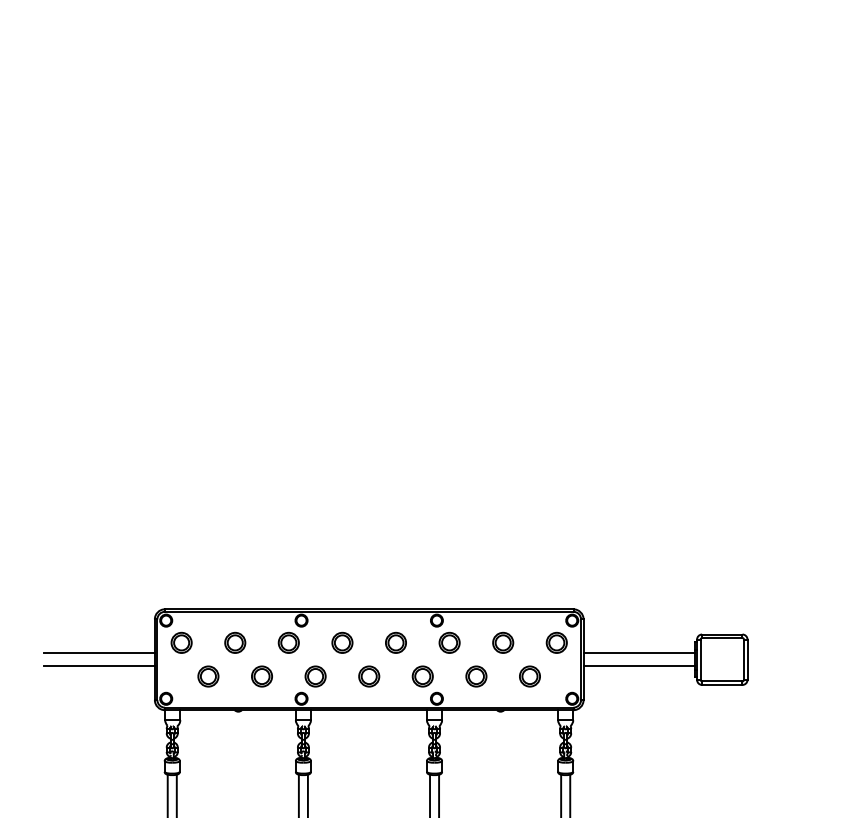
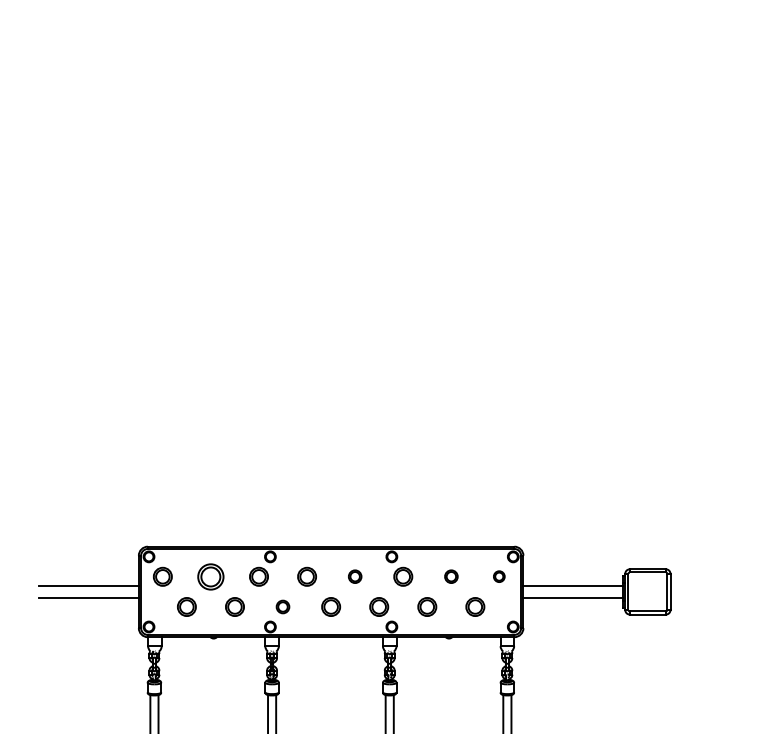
part: (235, 642) -> (211, 576), size x1.4
part: (395, 642) -> (354, 576), size x0.7
part: (503, 642) -> (451, 576), size x0.7
part: (556, 642) -> (499, 576), size x0.6
part: (315, 676) -> (282, 606), size x0.7

